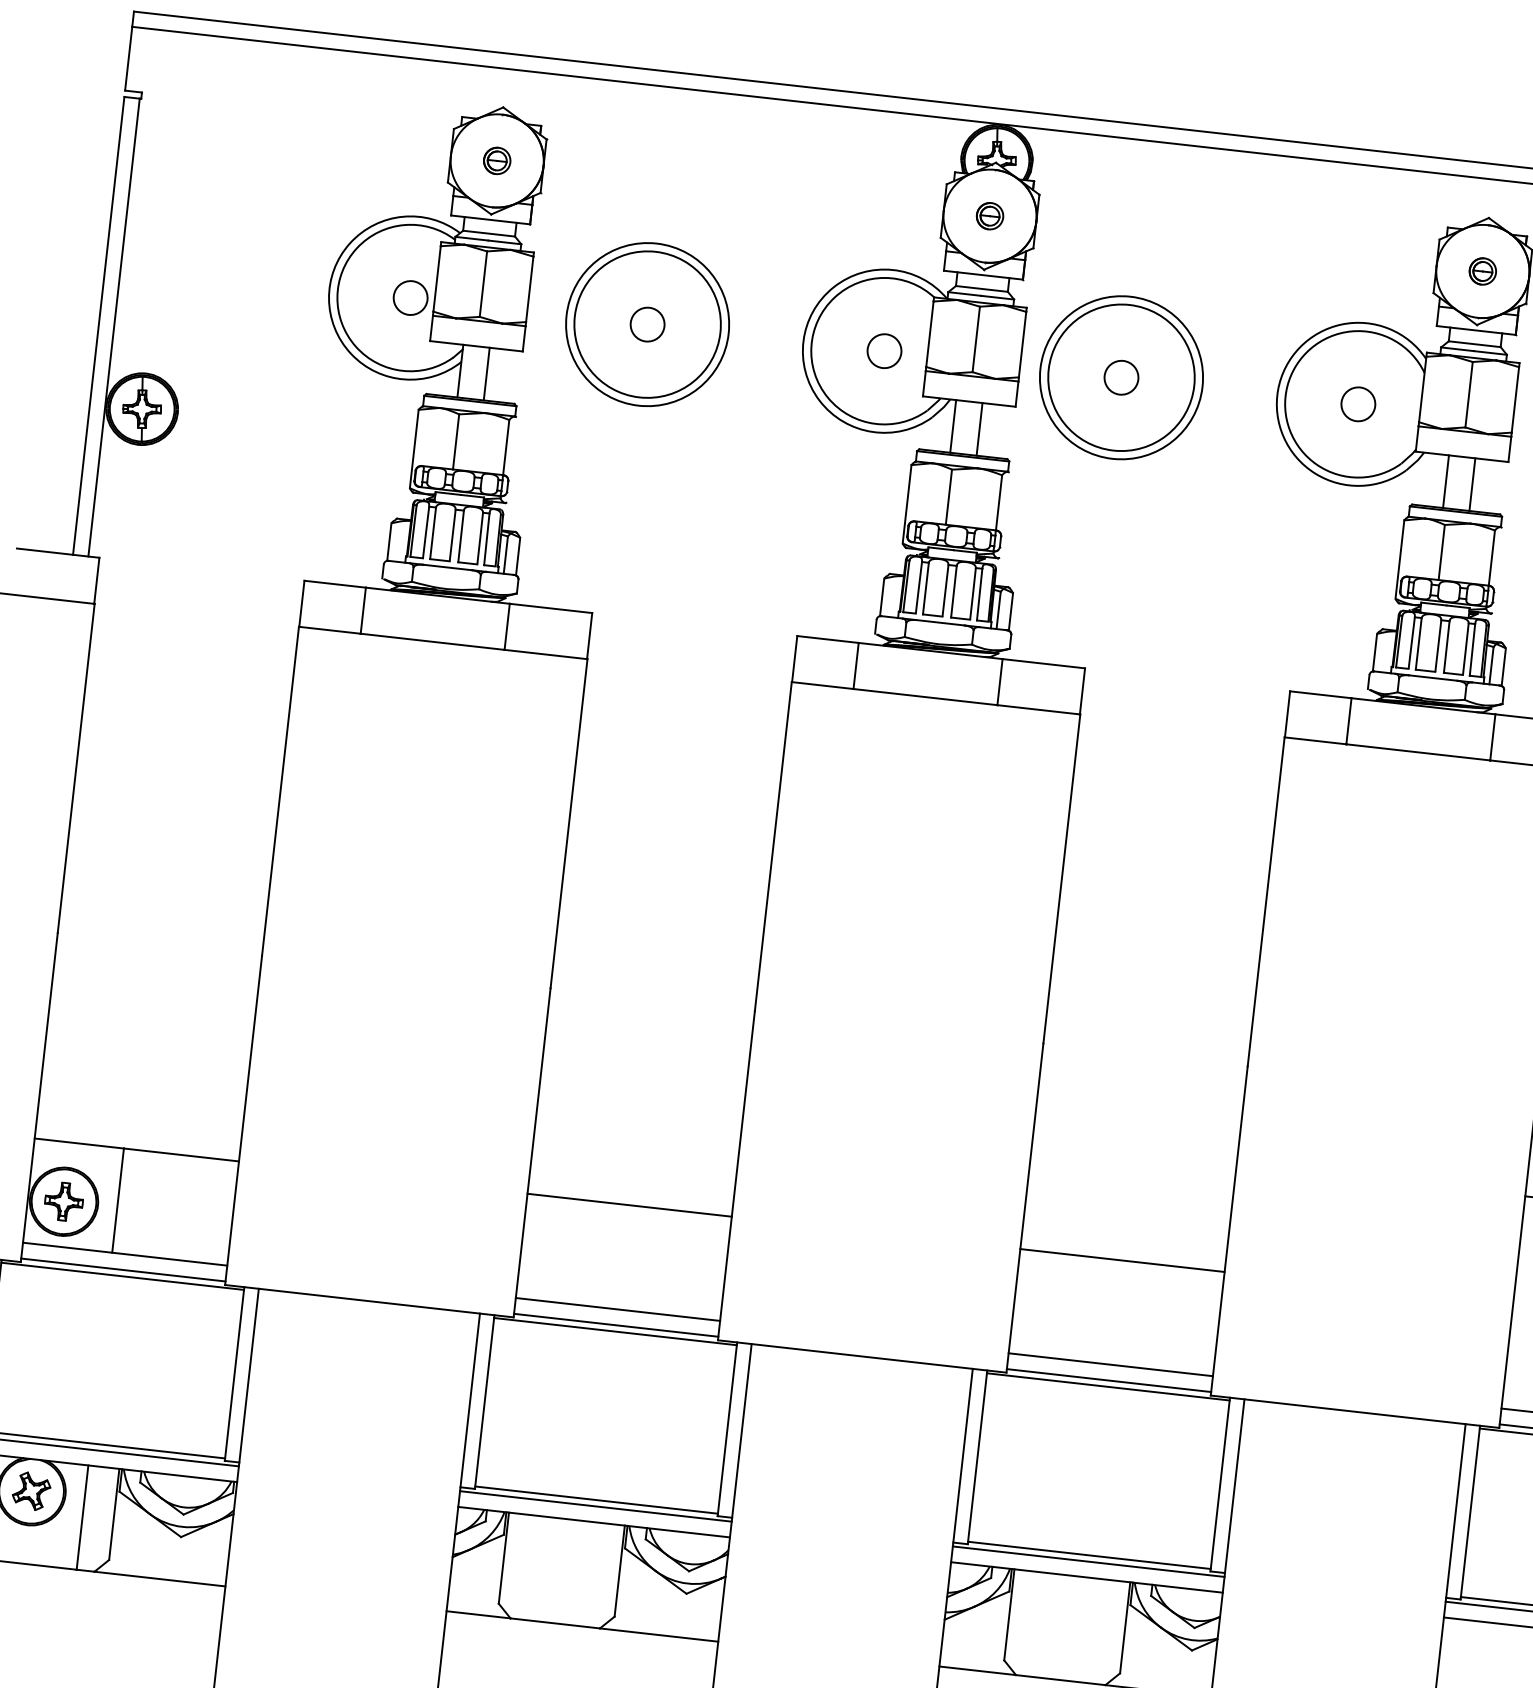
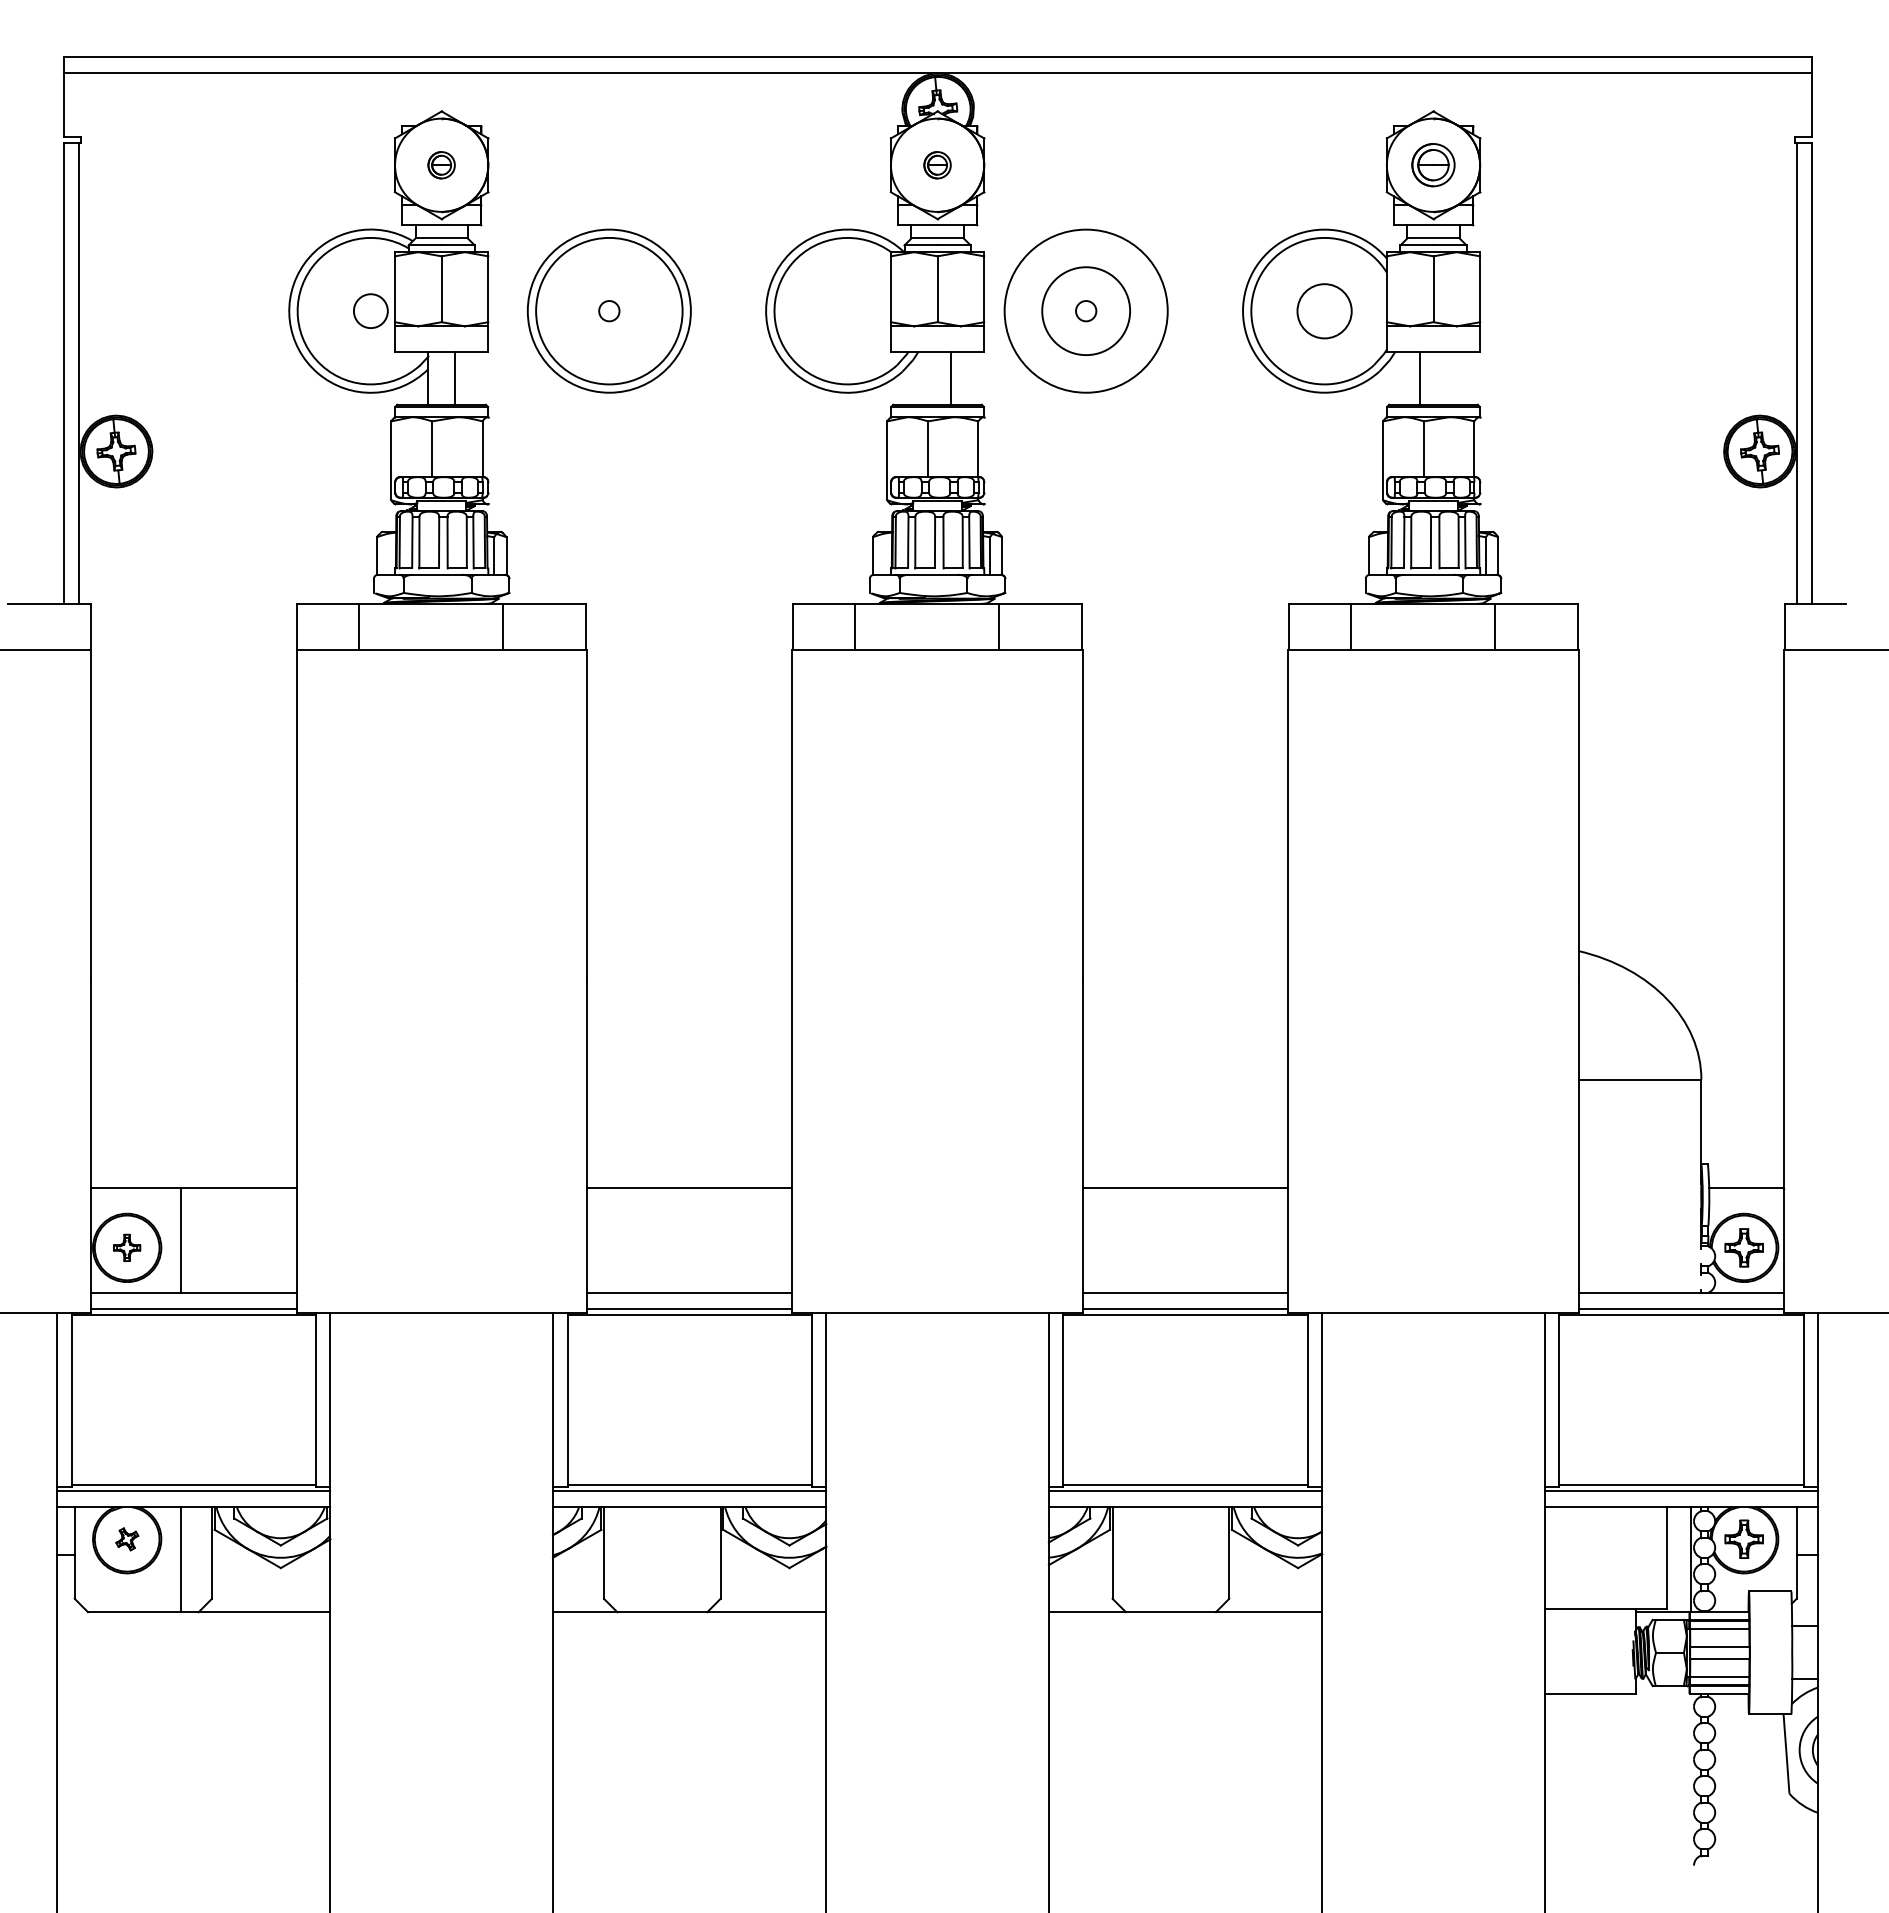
part: (1482, 271) -> (1433, 165), size x1.6
circle: (647, 324) -> (609, 311), size x0.6
circle: (884, 350) -> (847, 310), removed
circle: (1120, 377) -> (1085, 310), size x0.6
circle: (1121, 378) -> (1086, 311), size x0.6
circle: (1358, 403) -> (1324, 310), size x1.6
line: (953, 425) -> (924, 377), removed
line: (1472, 483) -> (1446, 377), removed
part: (63, 1201) -> (126, 1247), size x0.7
part: (31, 1491) -> (127, 1539), size x0.6

